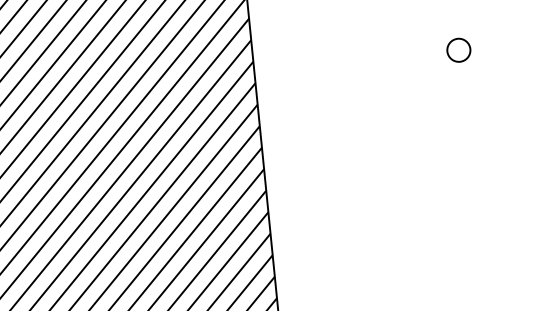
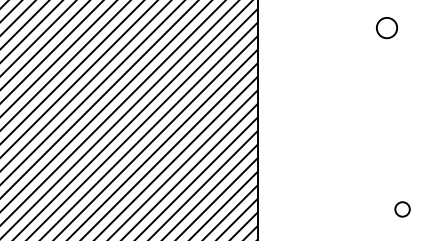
circle: (459, 49) -> (387, 27), size x1.4

